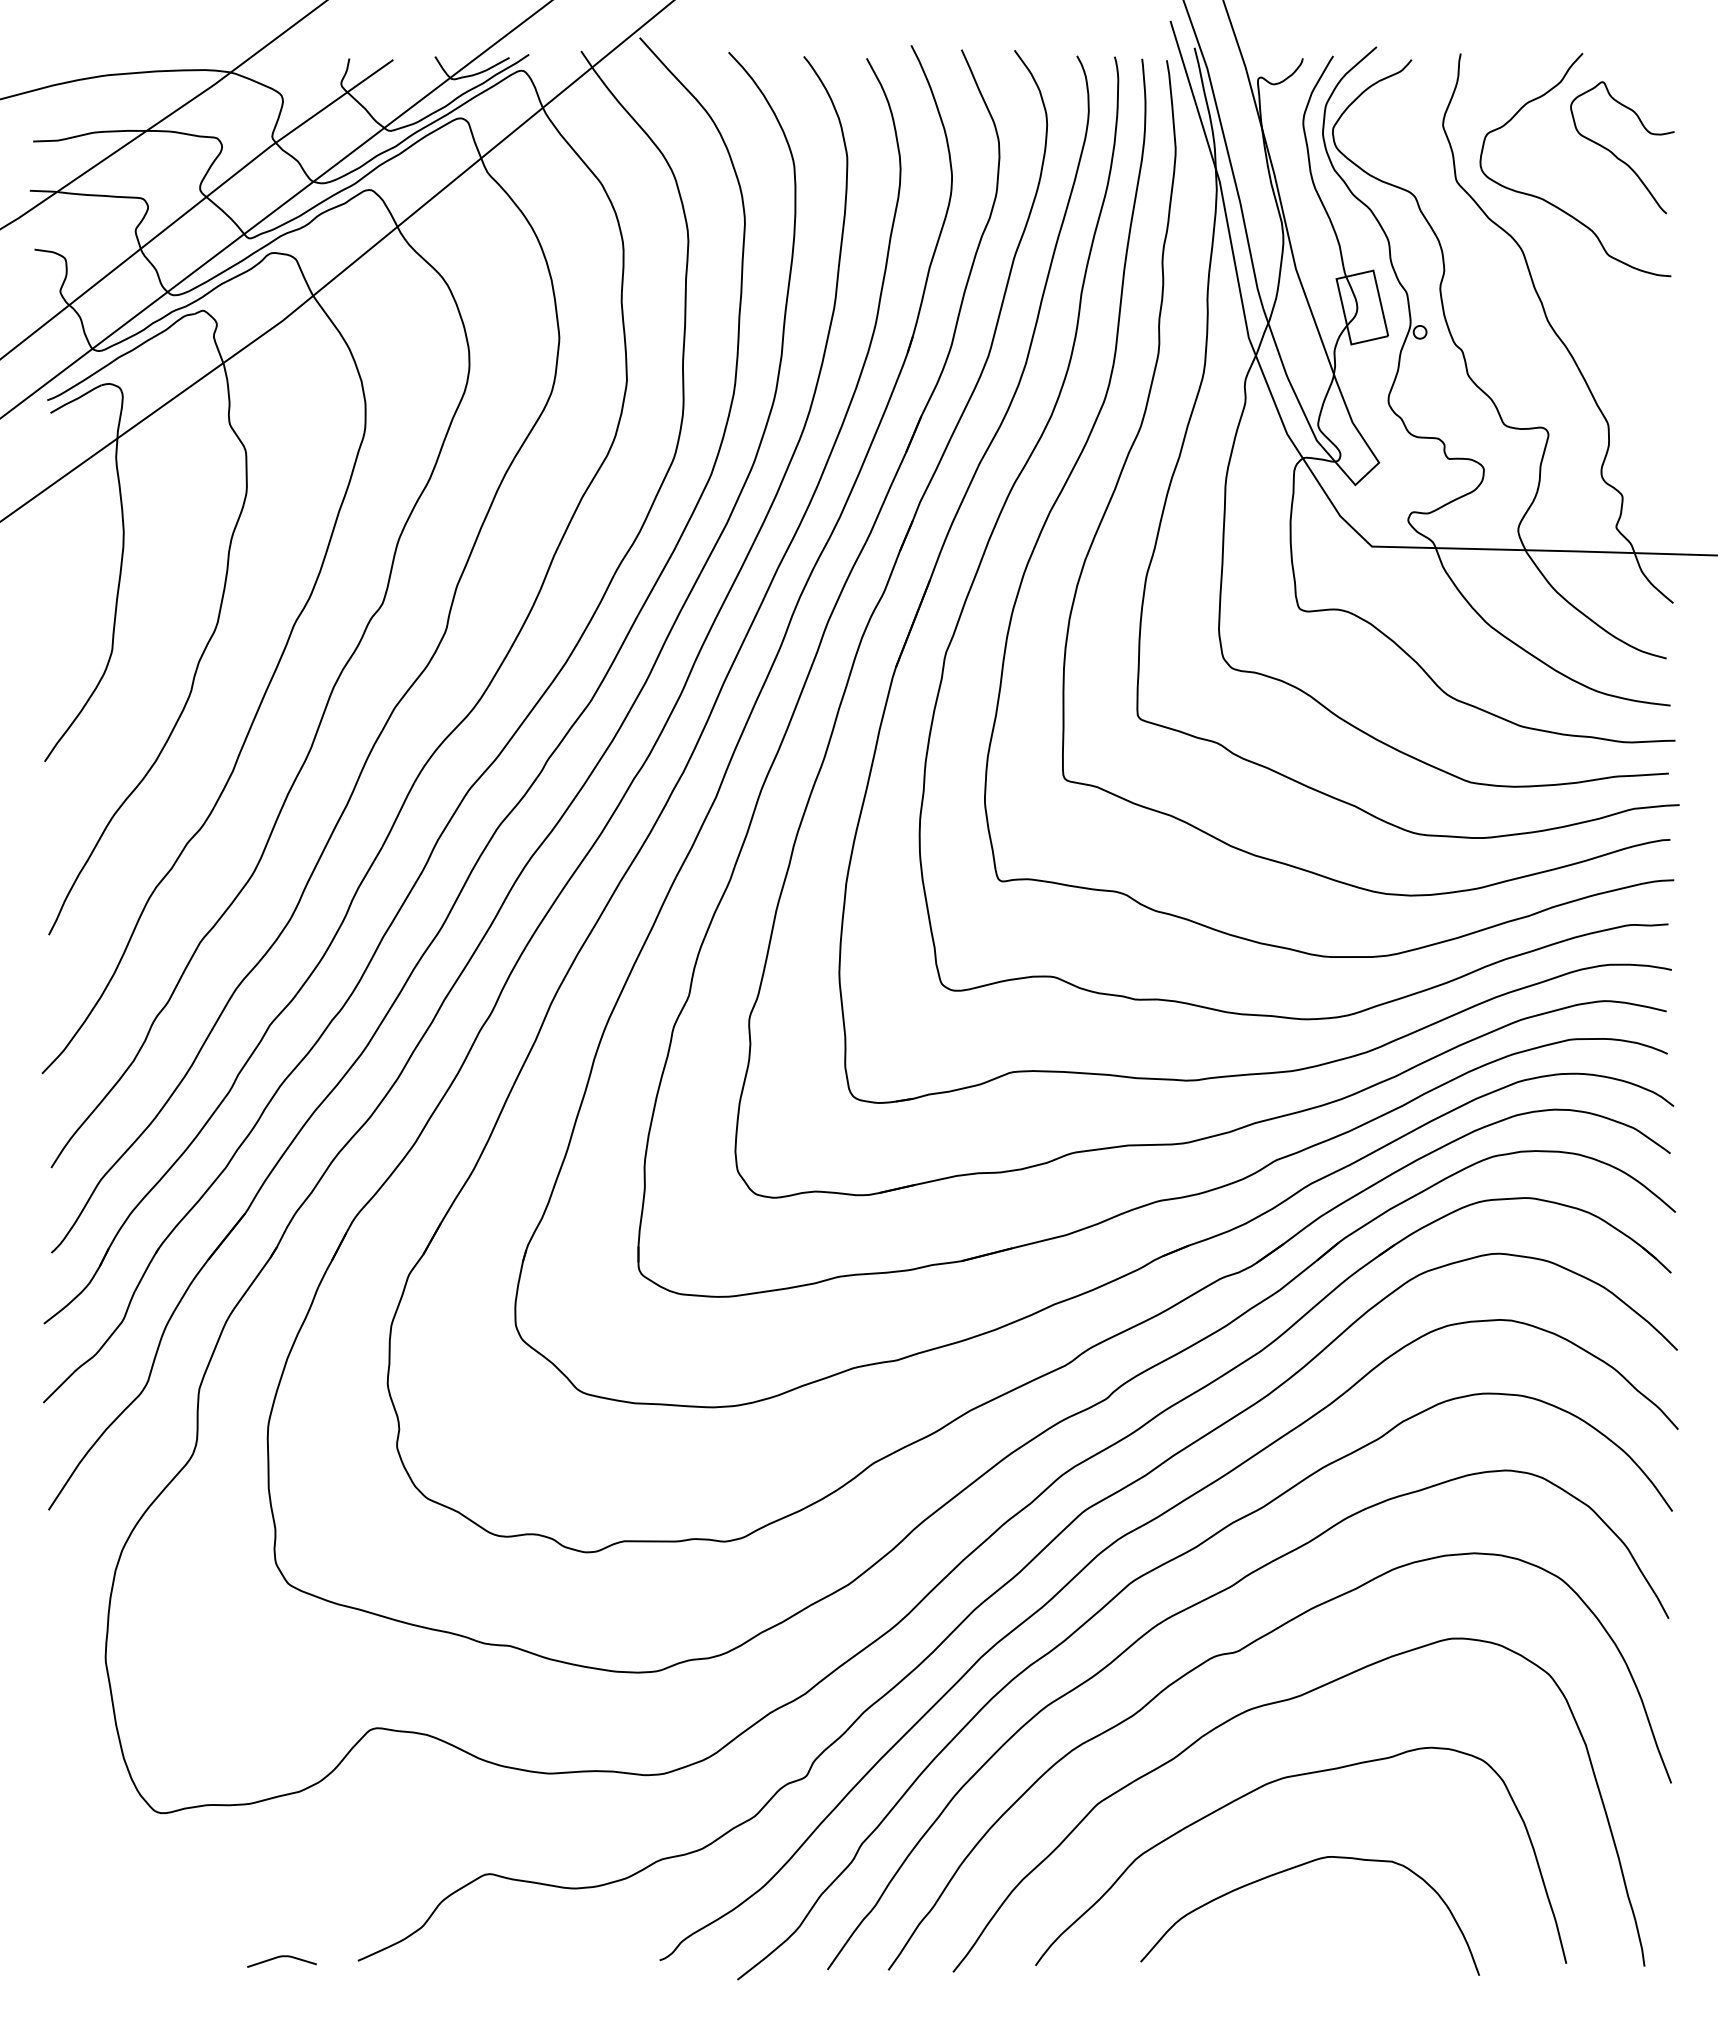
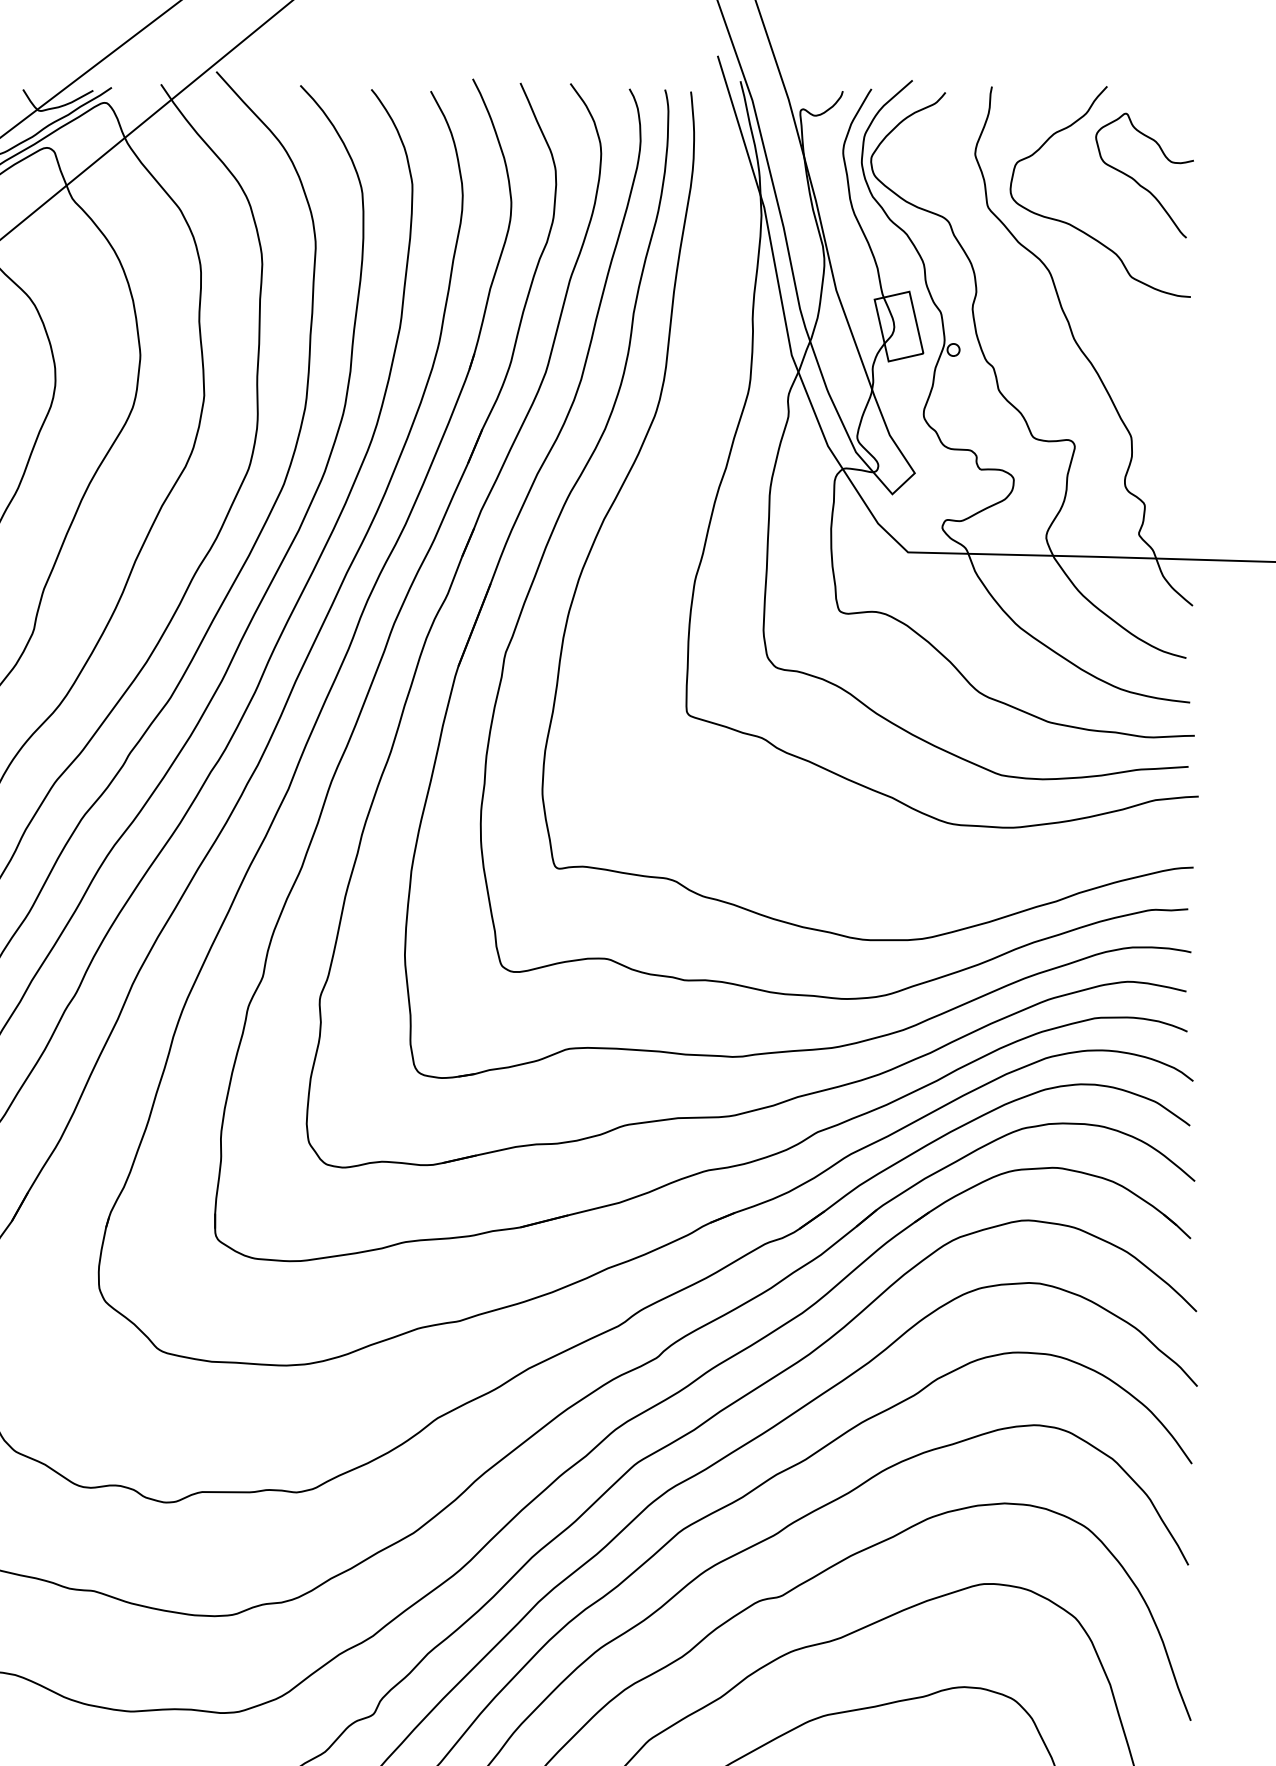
curve: (1144, 418) -> (693, 431), removed

